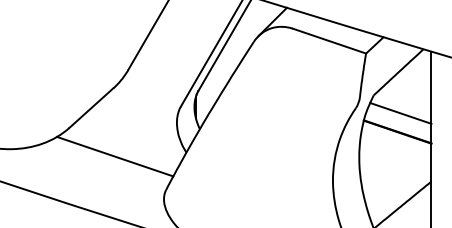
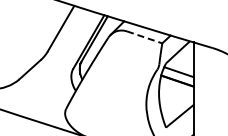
line: (329, 41) -> (144, 37), solid -> dashed
line: (114, 155) -> (41, 92), removed

